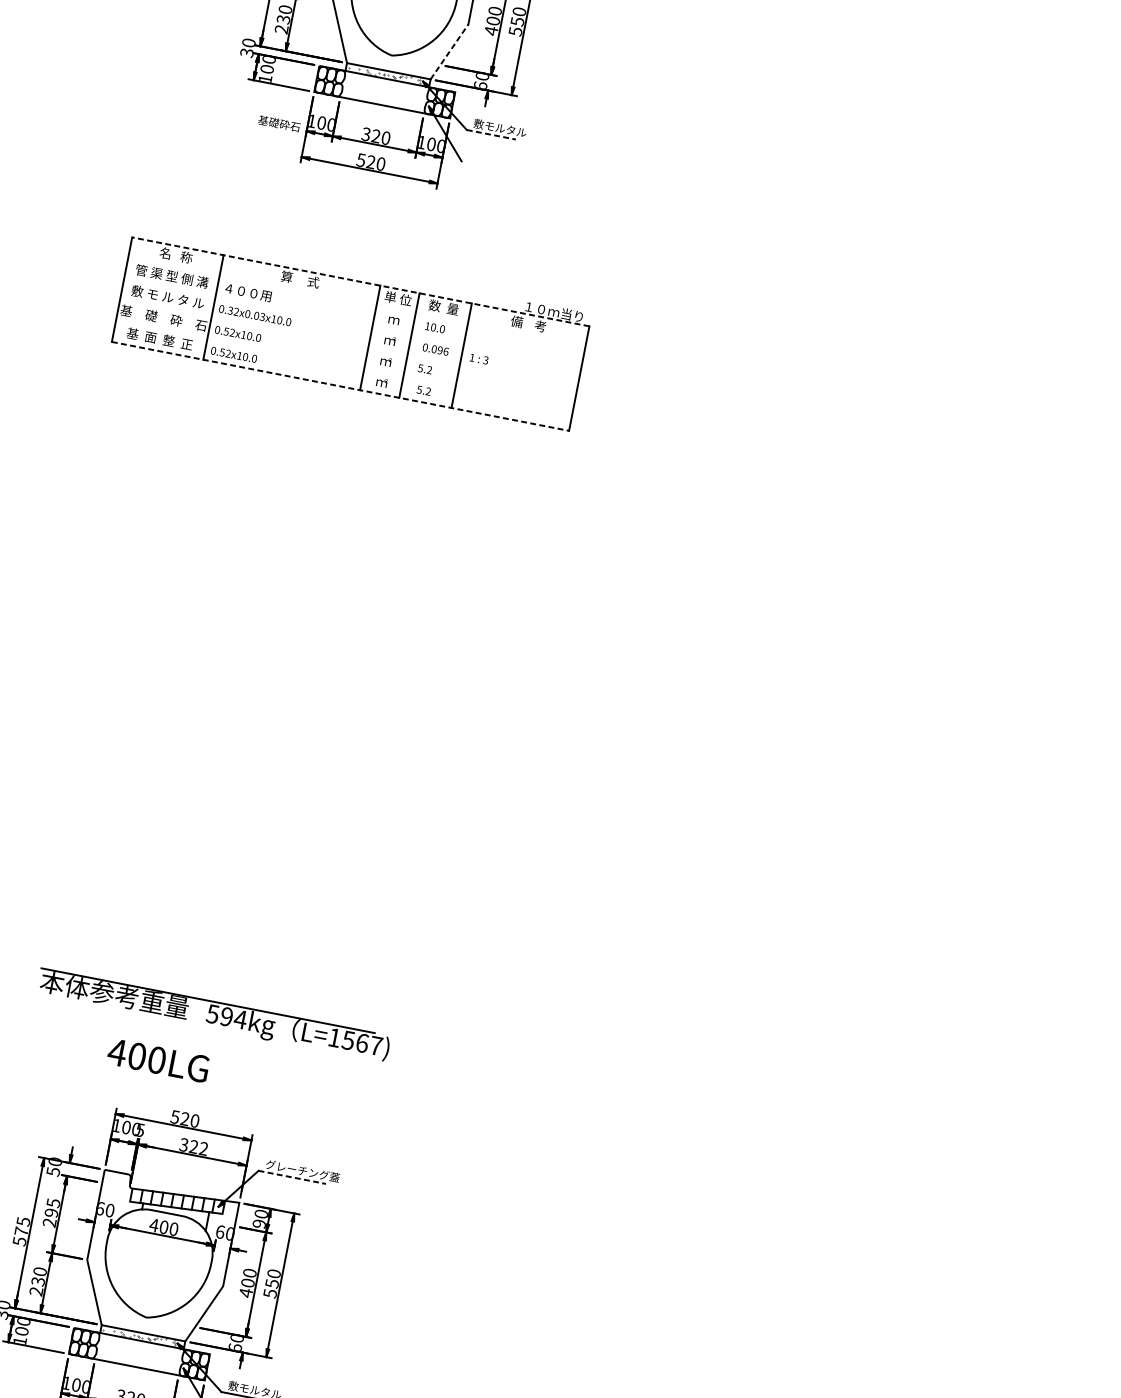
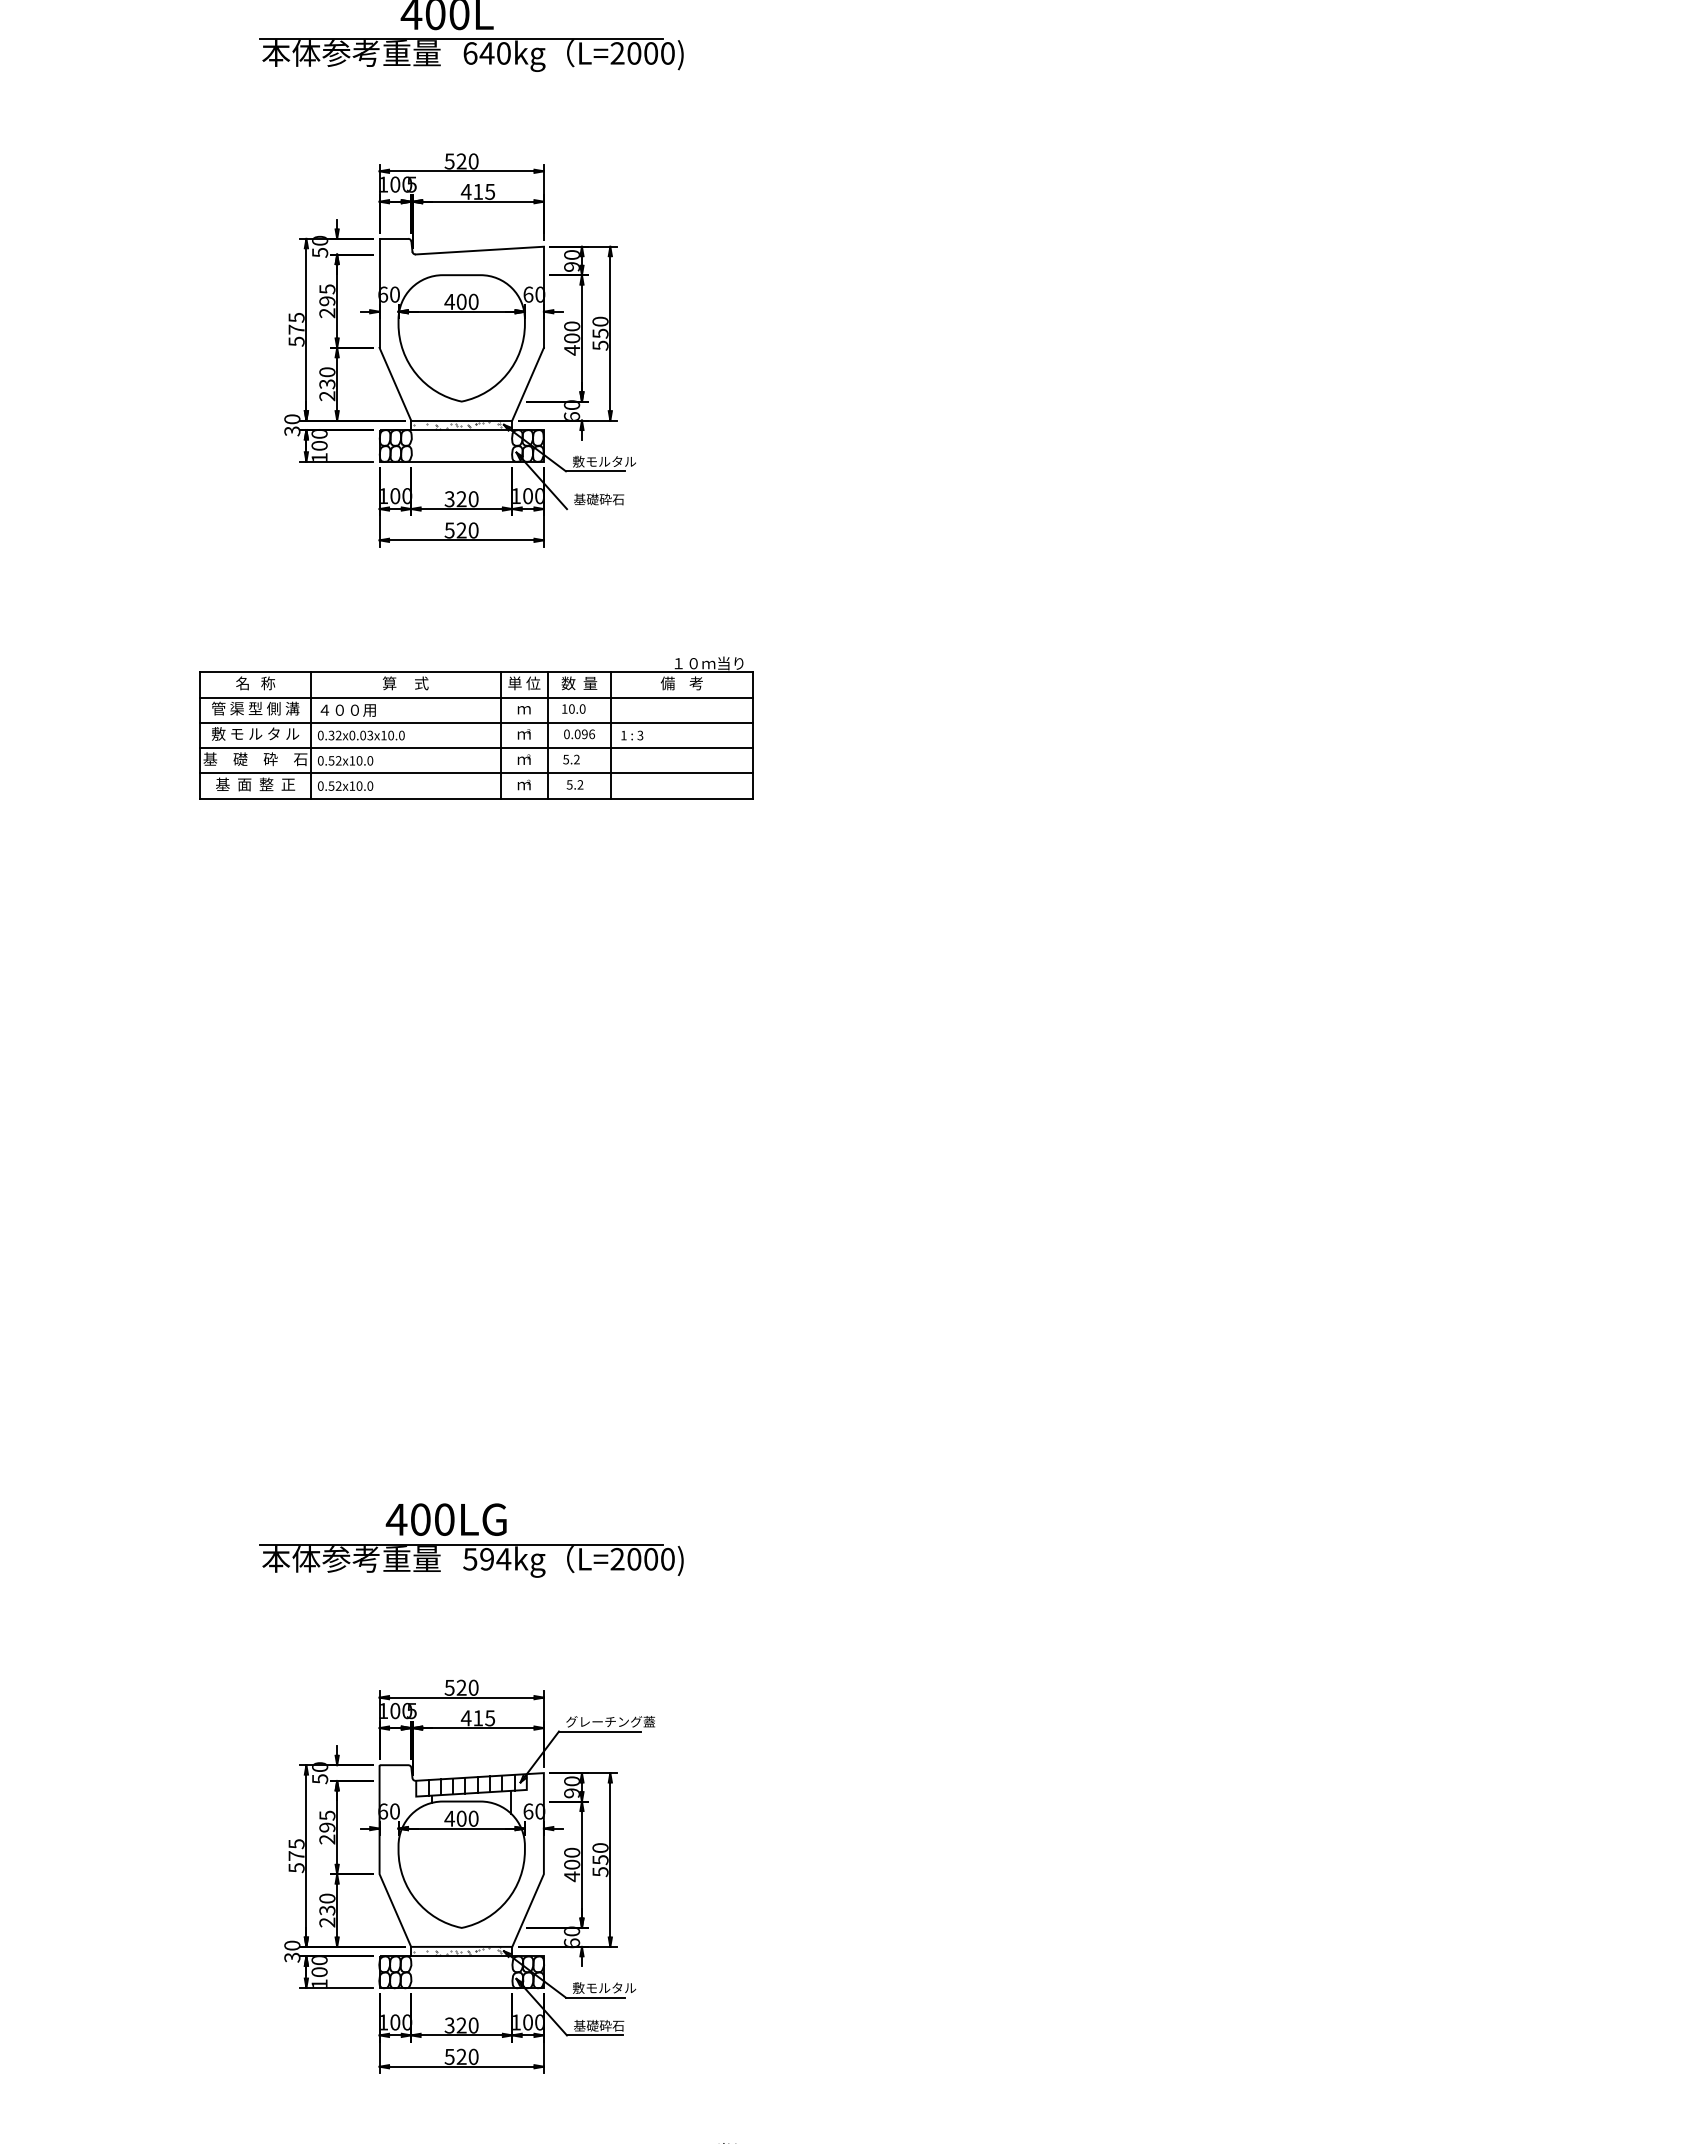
line: (449, 52) -> (528, 384), dashed -> solid
text: (279, 123) -> (599, 499), moved
line: (491, 134) -> (595, 471), dashed -> solid
line: (360, 281) -> (476, 672), dashed -> solid
line: (356, 302) -> (476, 697), added
line: (352, 323) -> (476, 722), added
line: (348, 344) -> (476, 748), added
line: (344, 365) -> (476, 773), added
line: (341, 386) -> (477, 798), dashed -> solid
text: (355, 1041) -> (642, 1558), L=1567) -> L=2000)
text: (157, 1060) -> (445, 1519), moved
text: (193, 1146) -> (477, 1718), 322 -> 415
line: (292, 1177) -> (599, 1731), dashed -> solid

